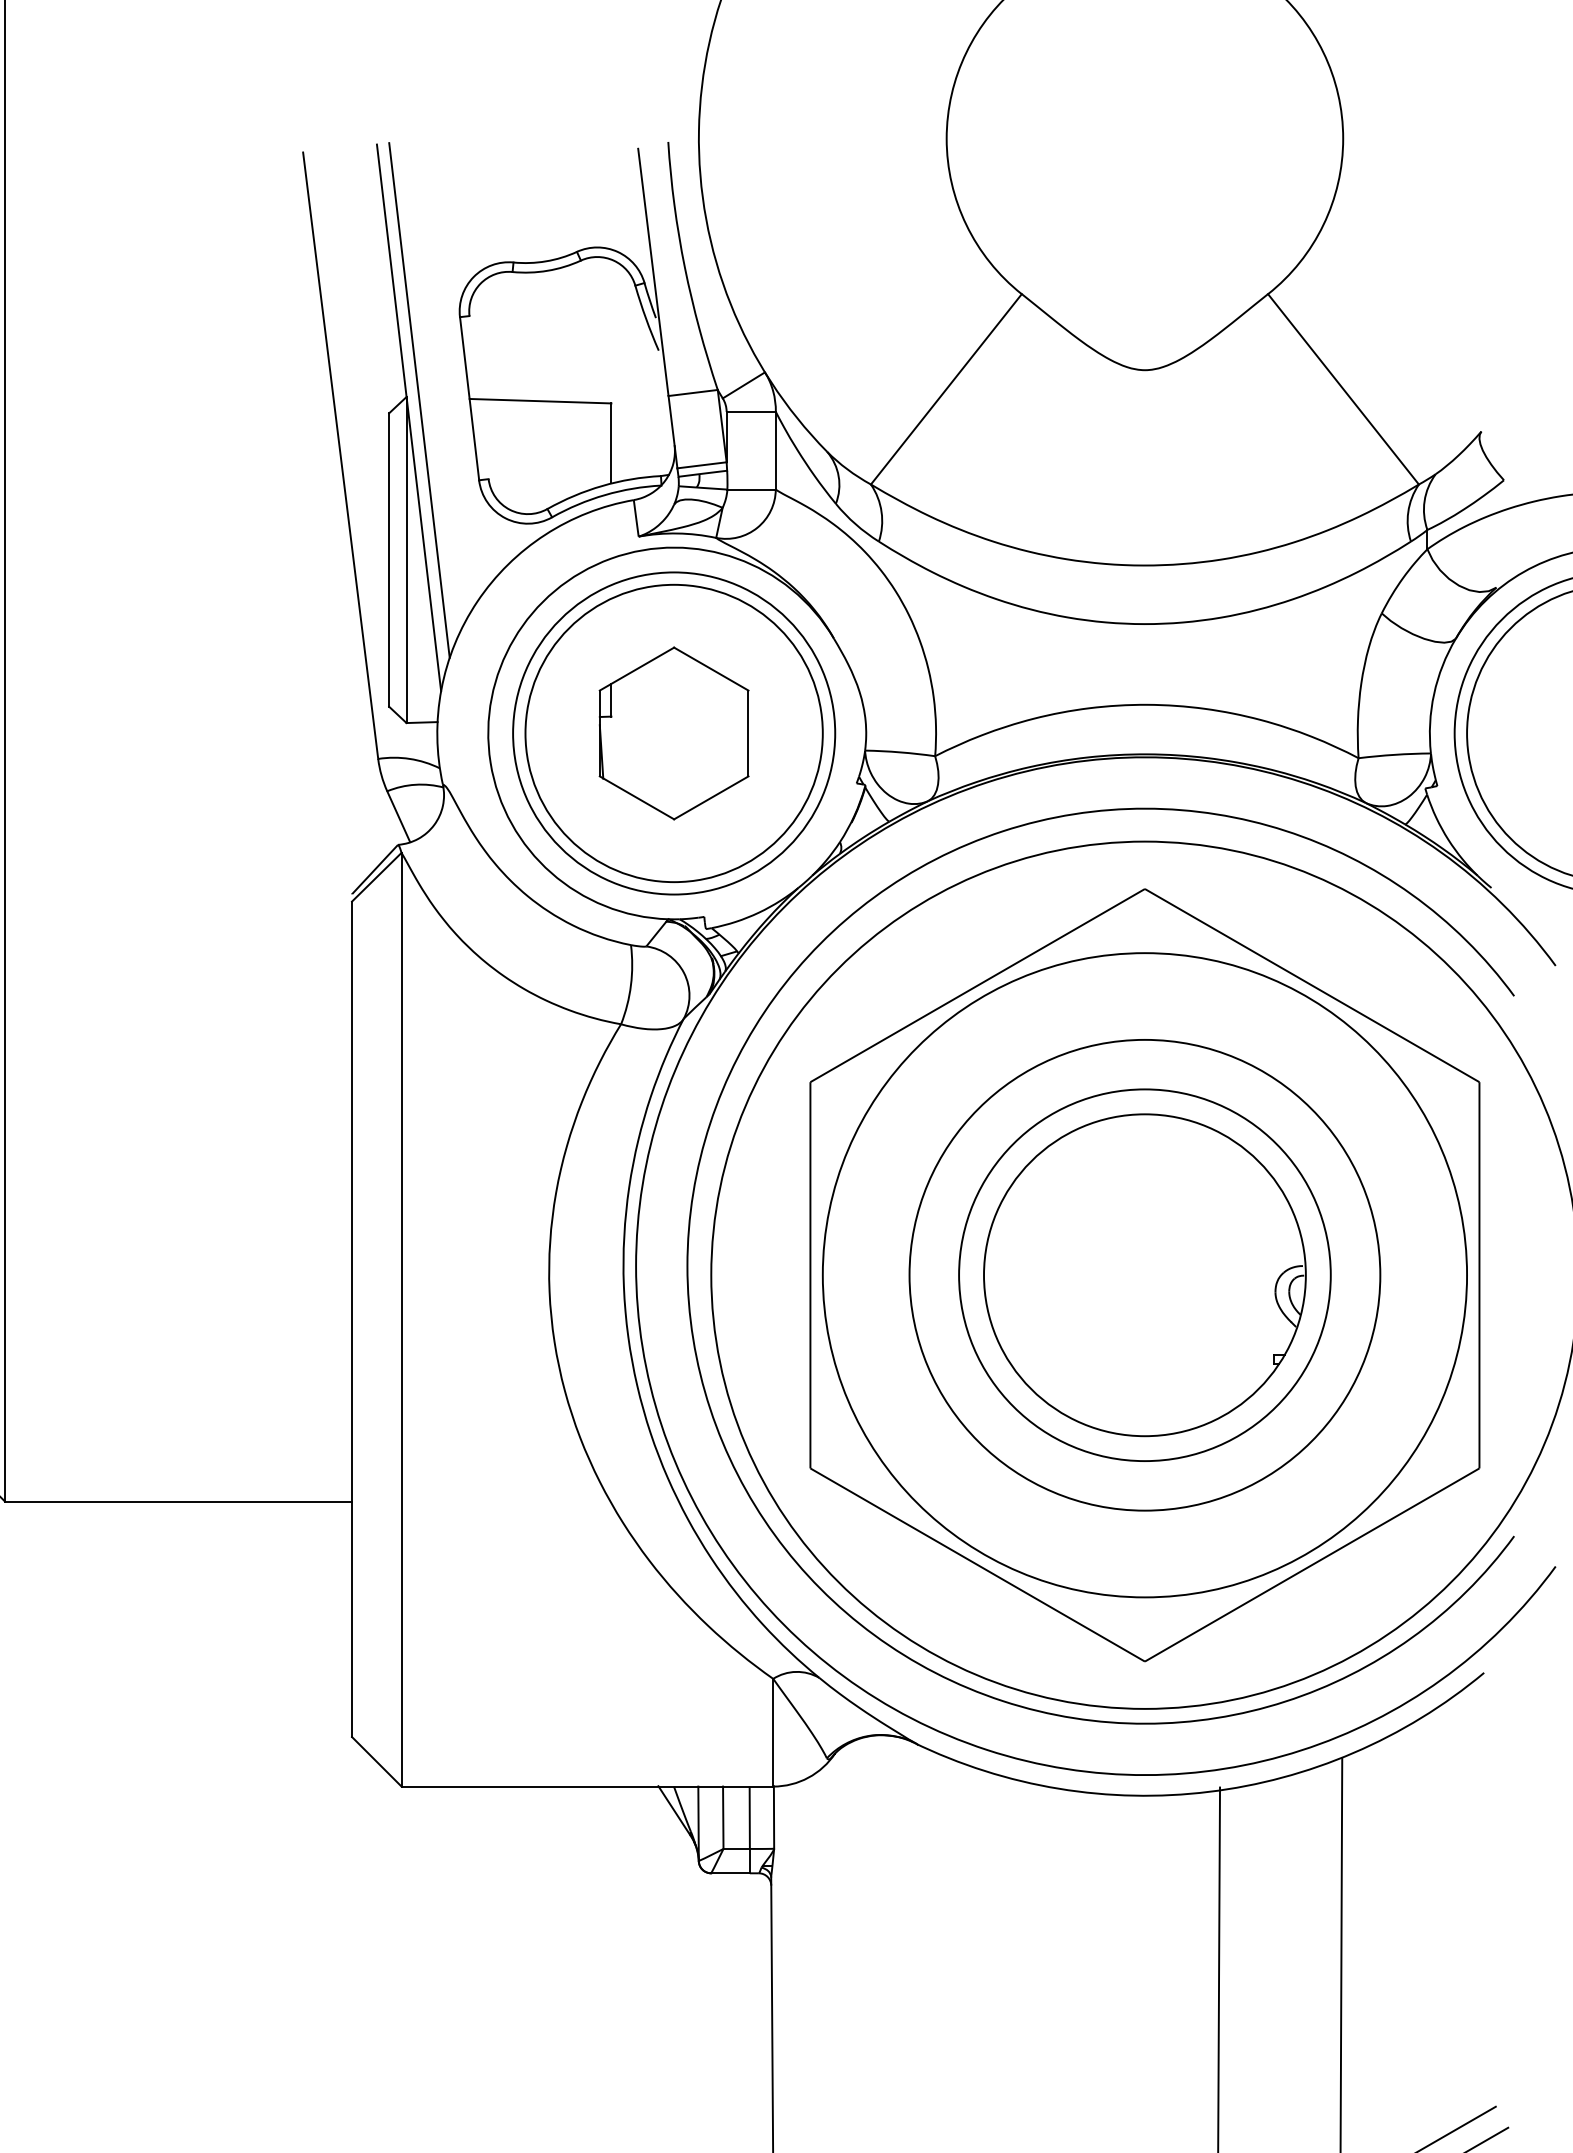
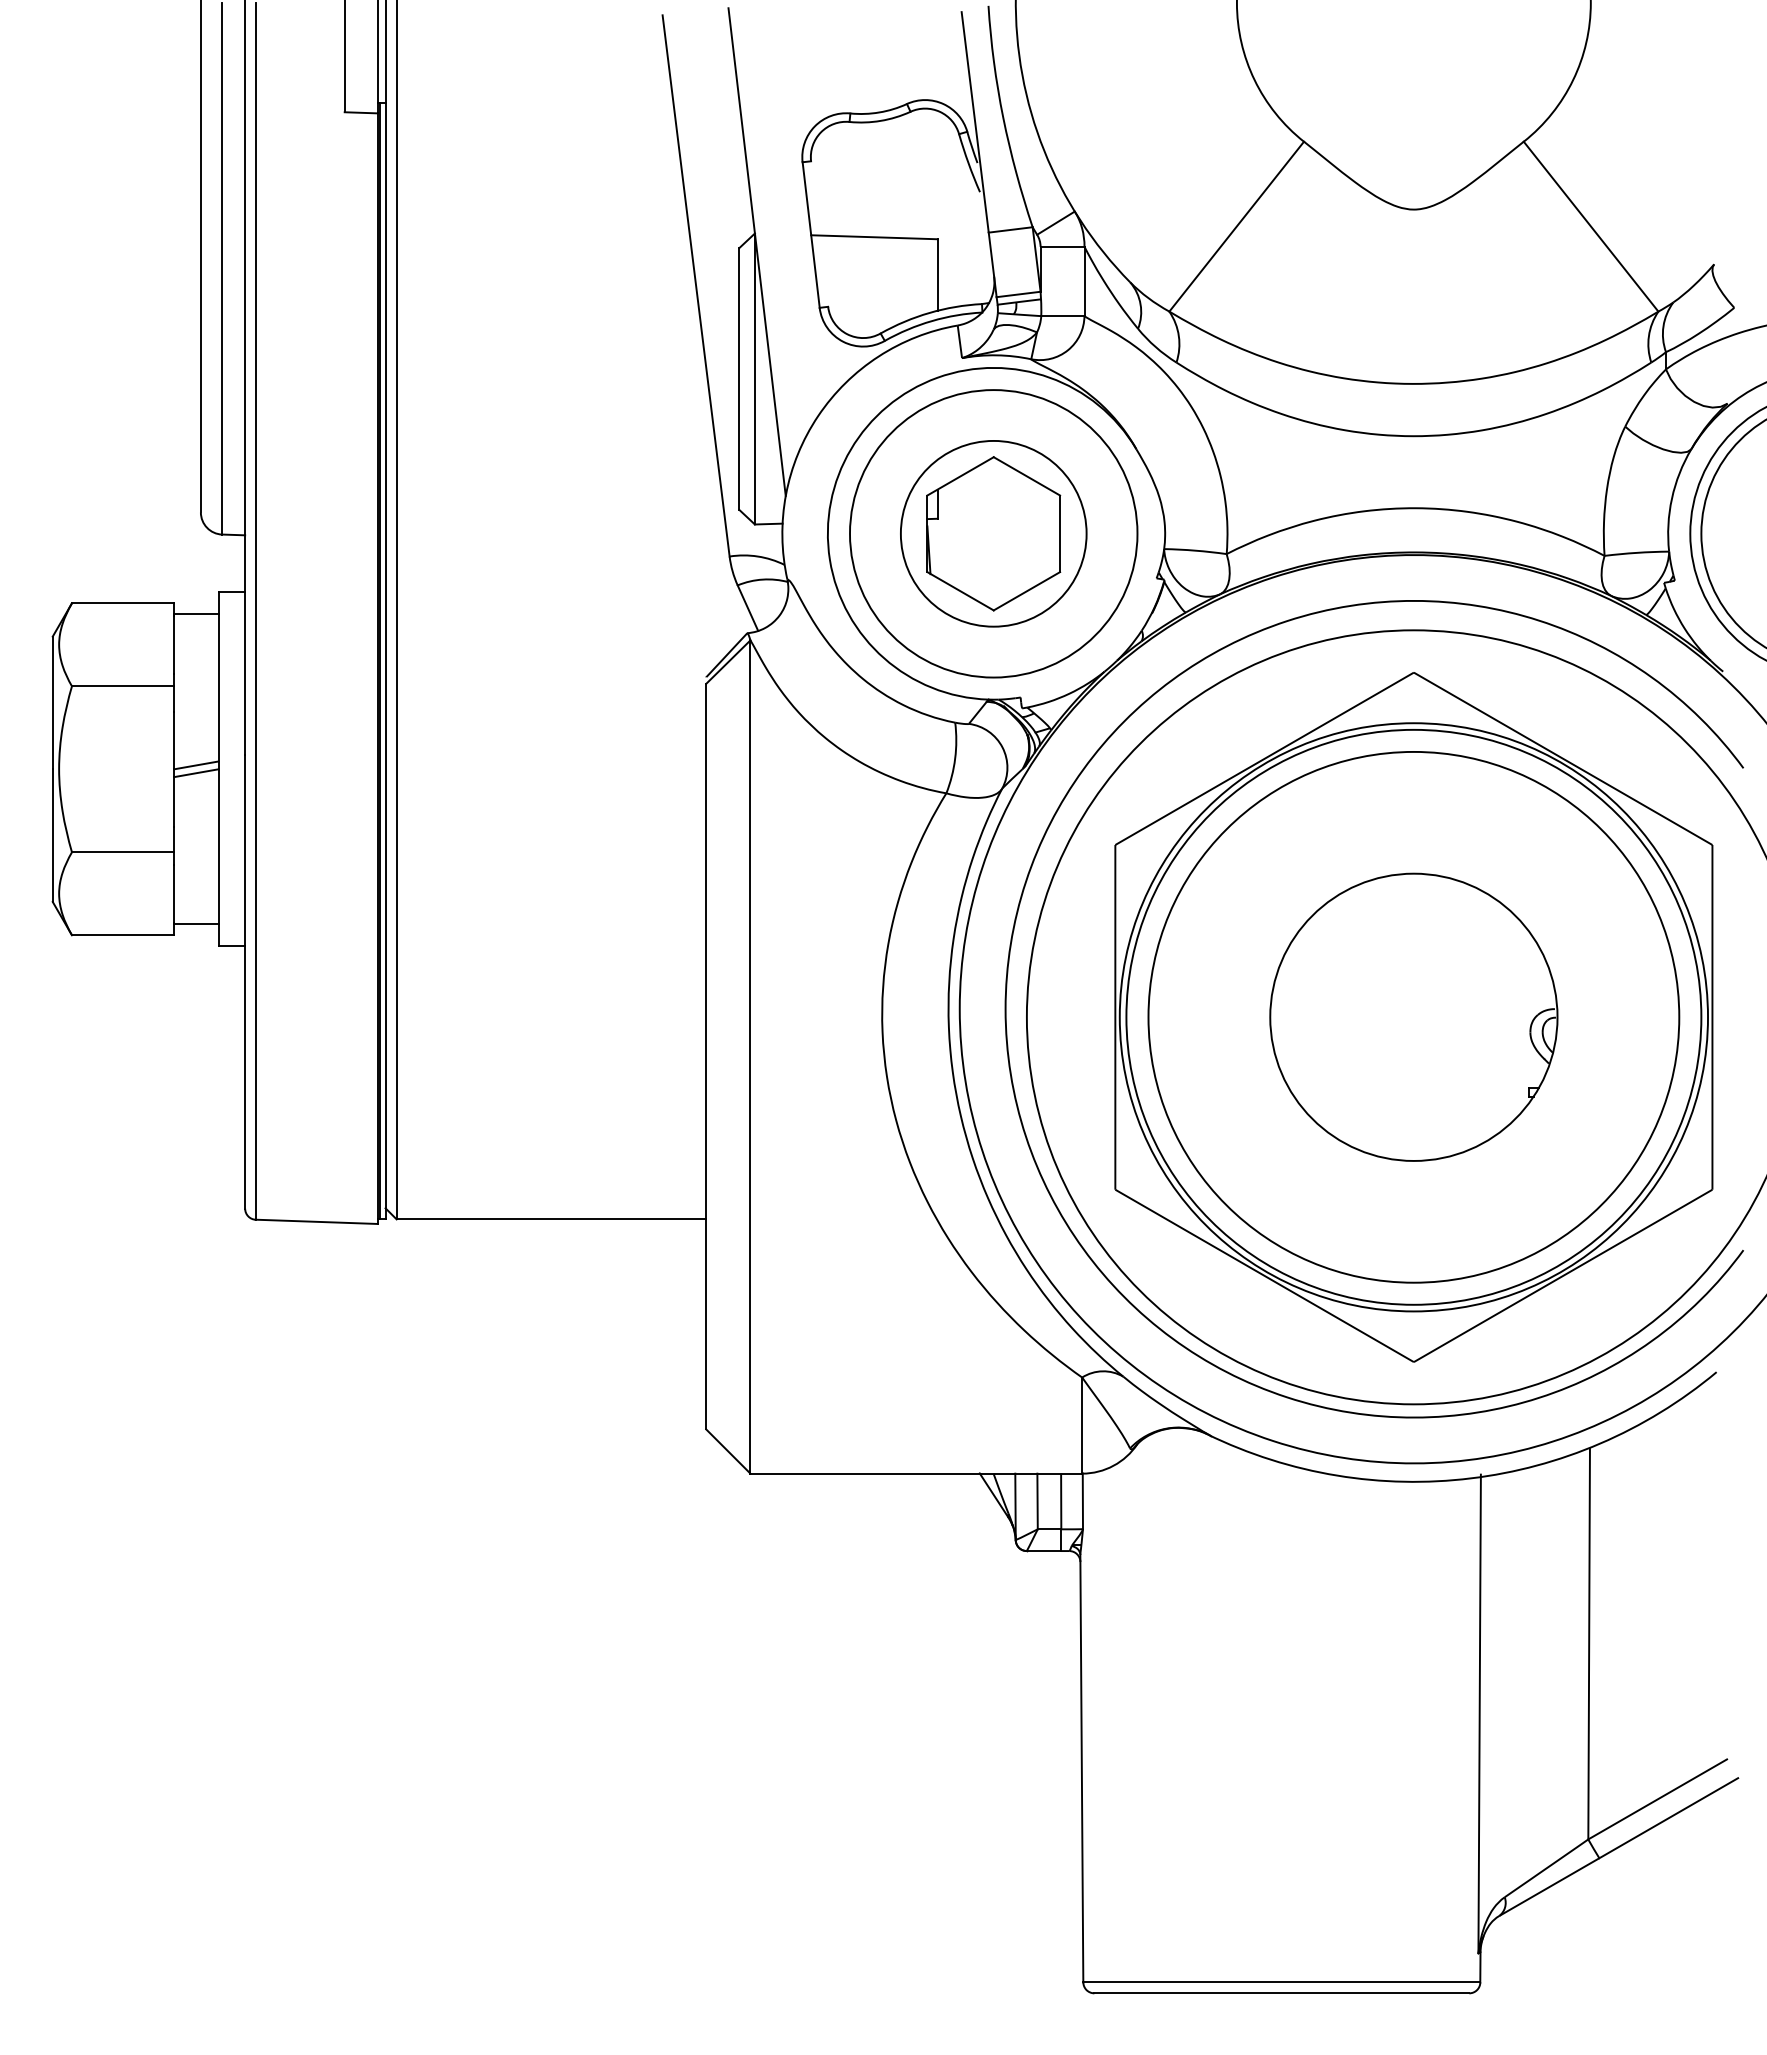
line: (419, 400) -> (766, 236), removed
circle: (673, 733) -> (993, 533), size x0.7
circle: (1144, 1275) -> (1413, 1017), size x1.4
circle: (1144, 1275) -> (1413, 1017), size x1.6

